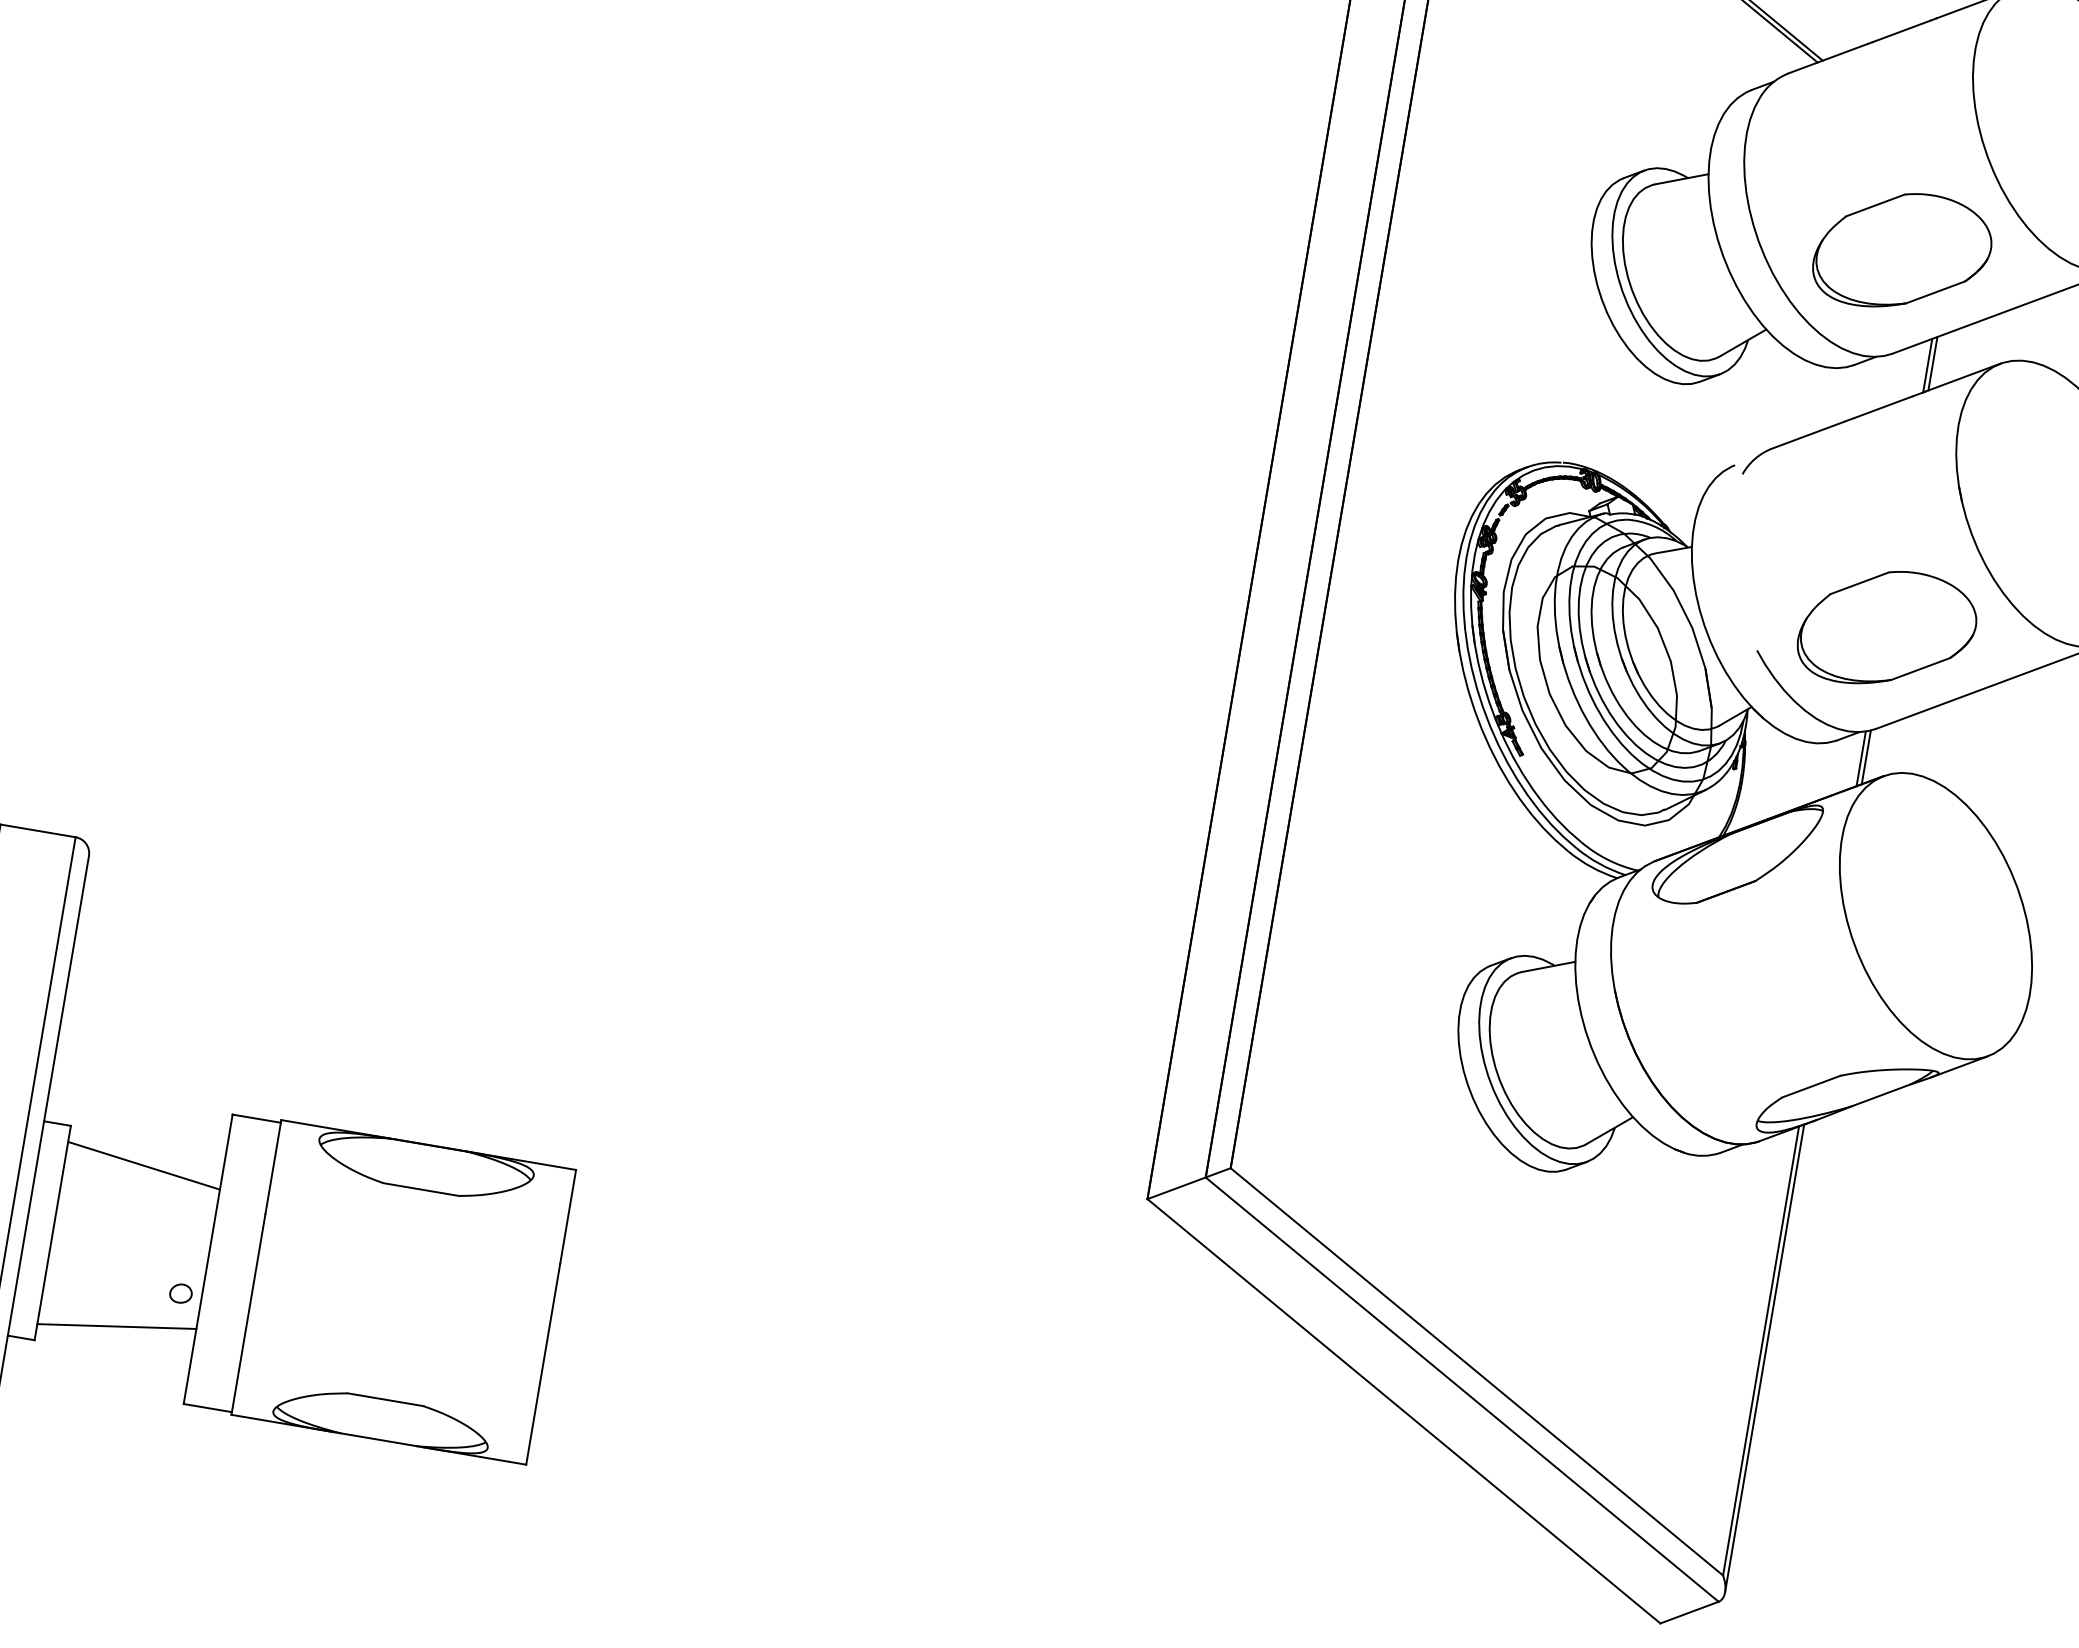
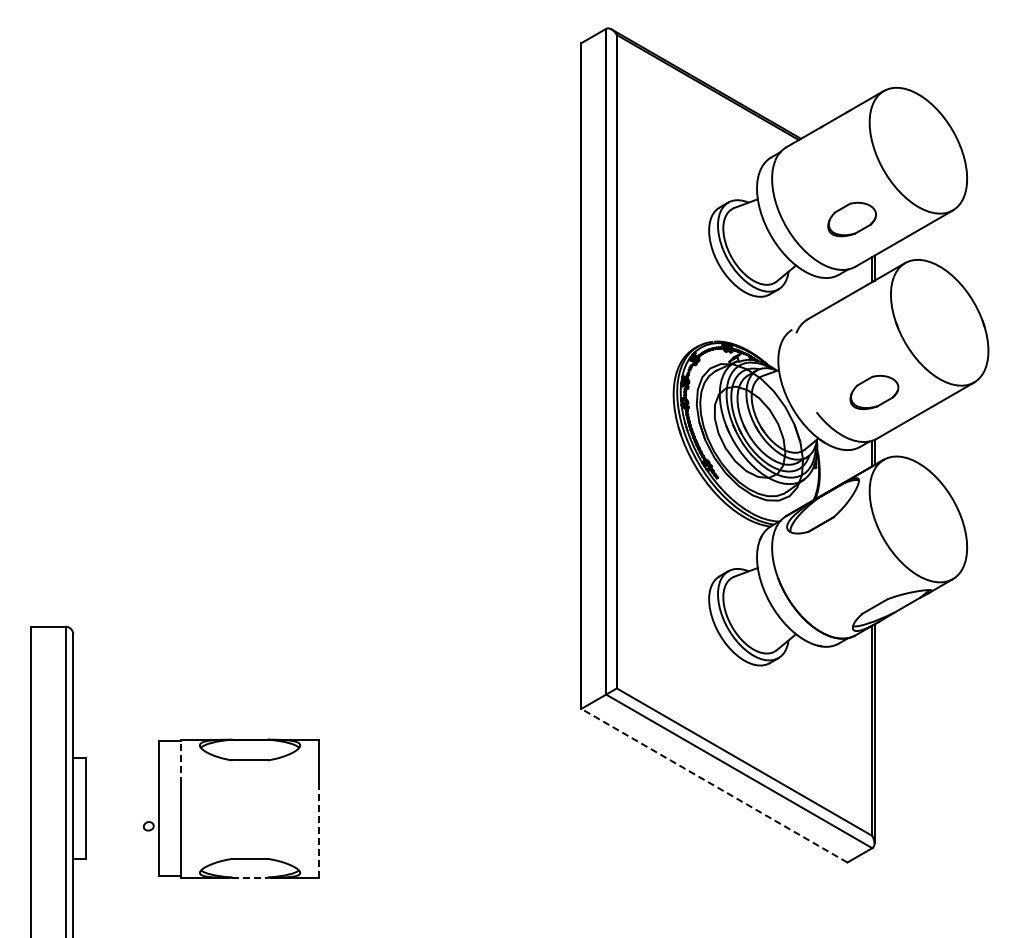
part: (1901, 251) -> (851, 219), size x0.6
part: (1887, 629) -> (874, 392), size x0.6
line: (142, 1164) -> (121, 770), removed
line: (274, 1166) -> (181, 761), solid -> dashed
line: (115, 1326) -> (121, 846), removed
line: (544, 1364) -> (319, 830), solid -> dashed
line: (1404, 1410) -> (714, 785), solid -> dashed
line: (379, 1439) -> (250, 877), solid -> dashed

